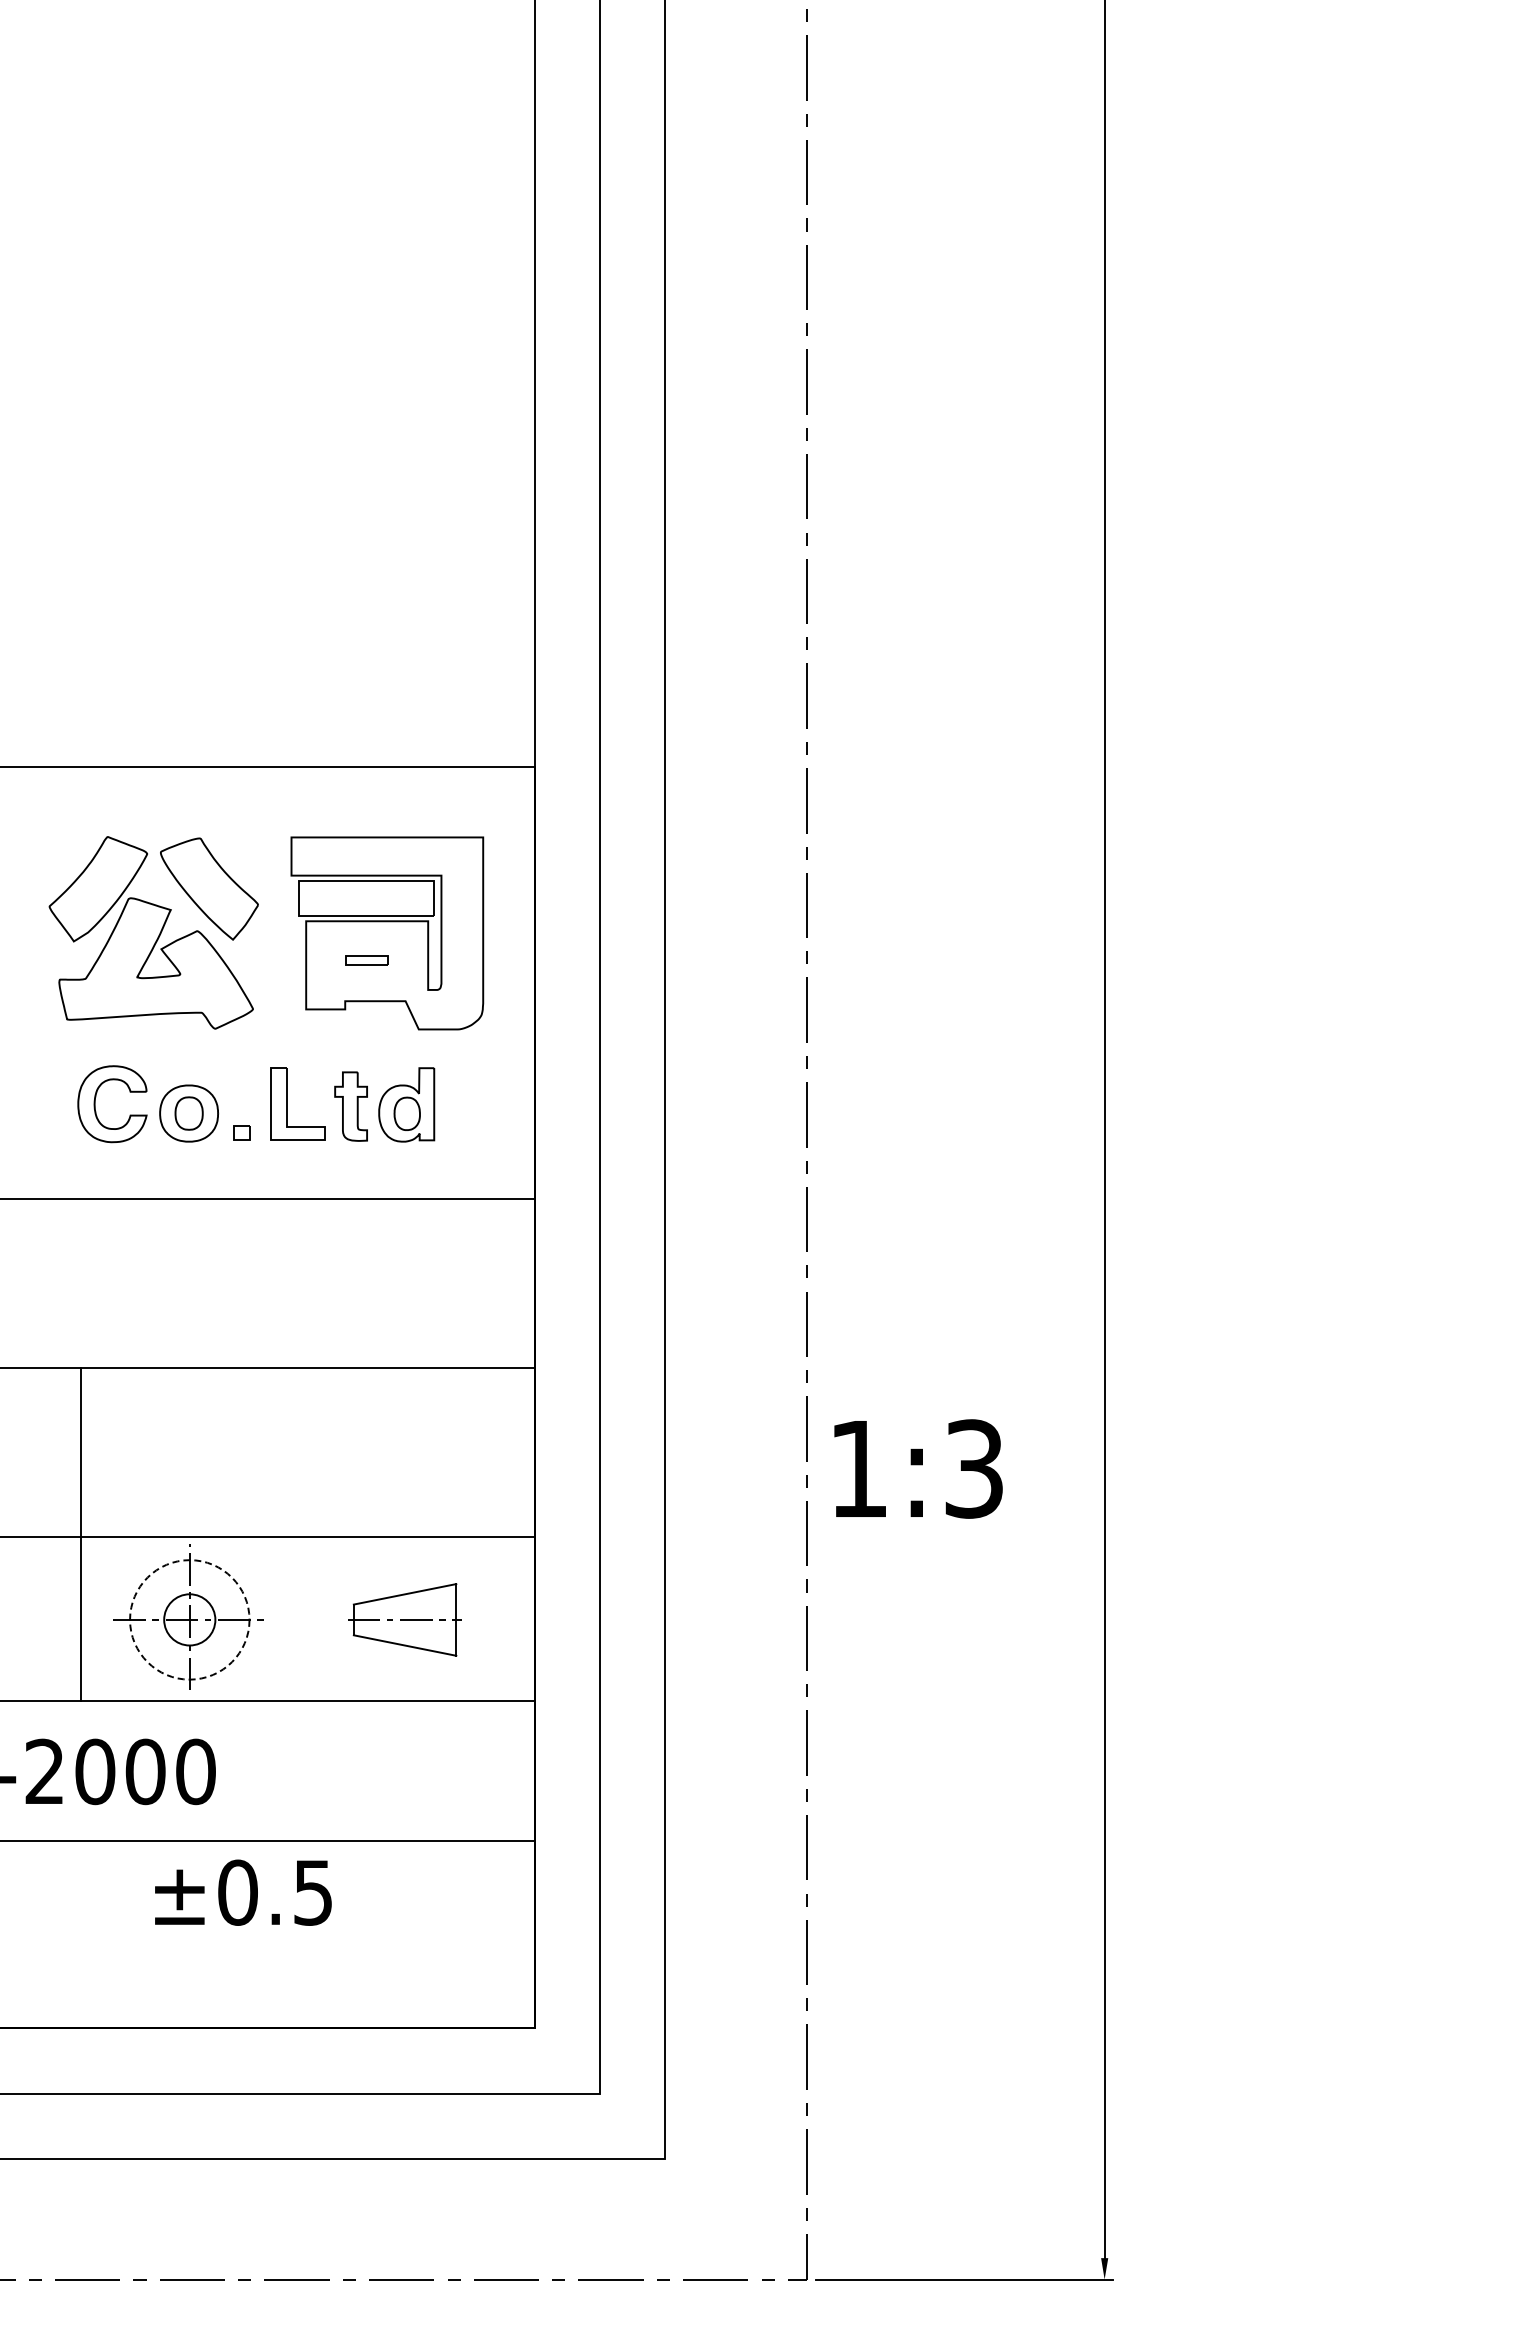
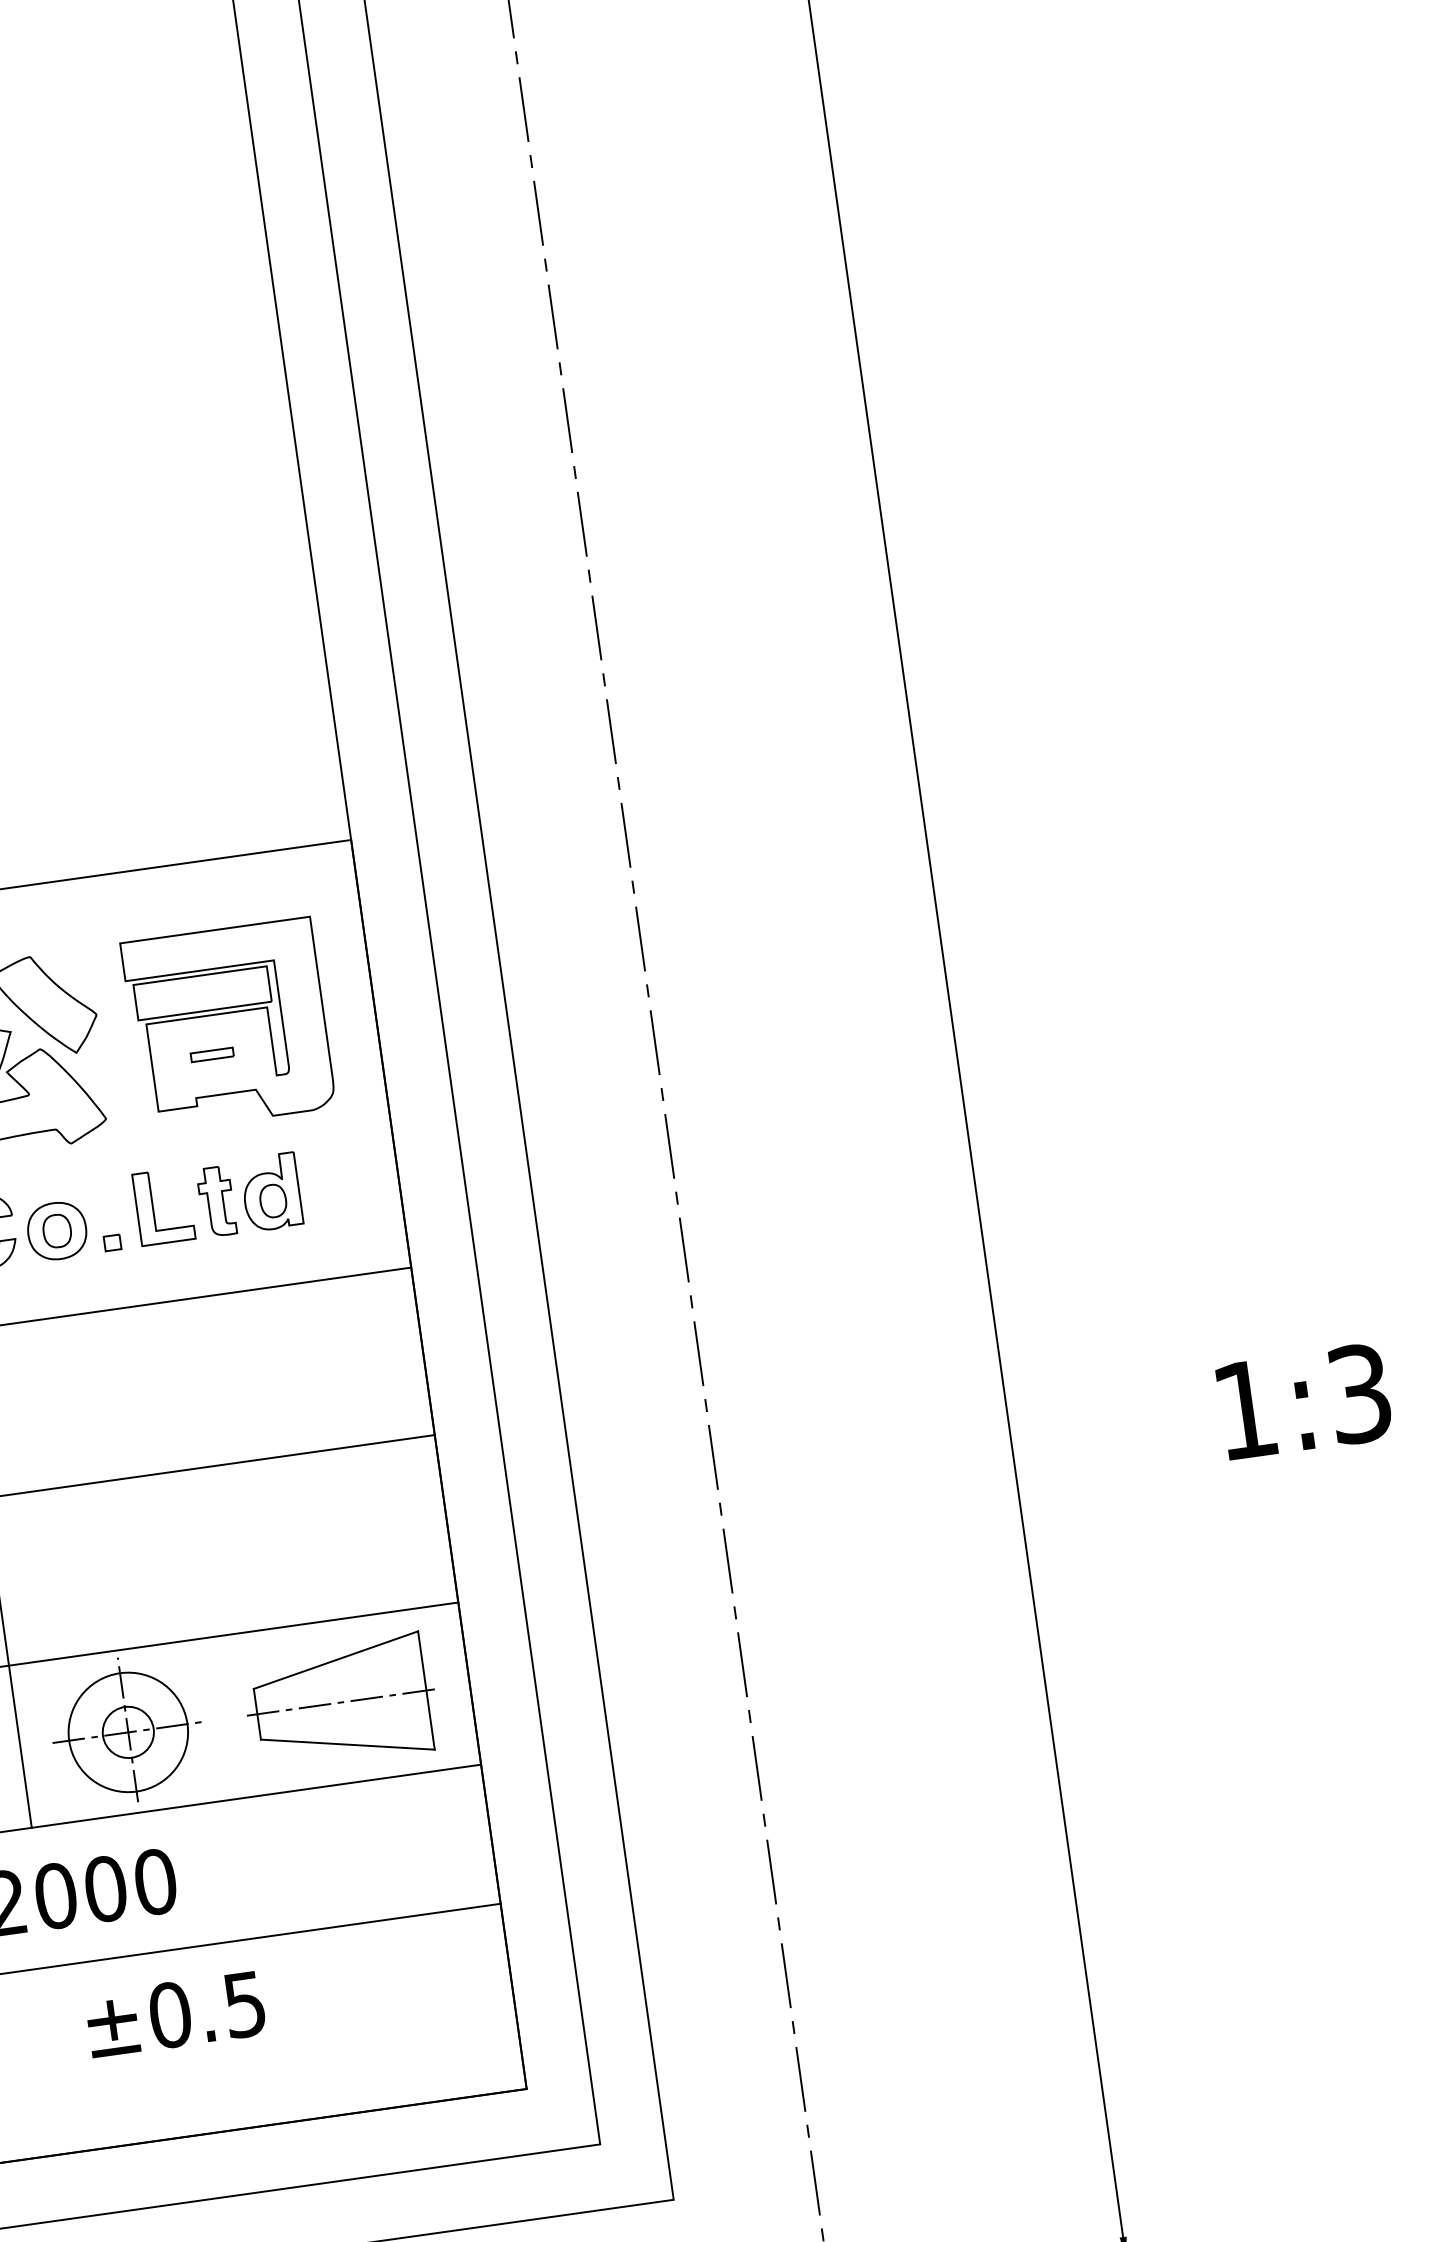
text: (918, 1468) -> (1304, 1401), moved
circle: (189, 1619) -> (128, 1732), dashed -> solid
part: (404, 1619) -> (340, 1702), size x1.67
text: (243, 1892) -> (175, 2014), moved

